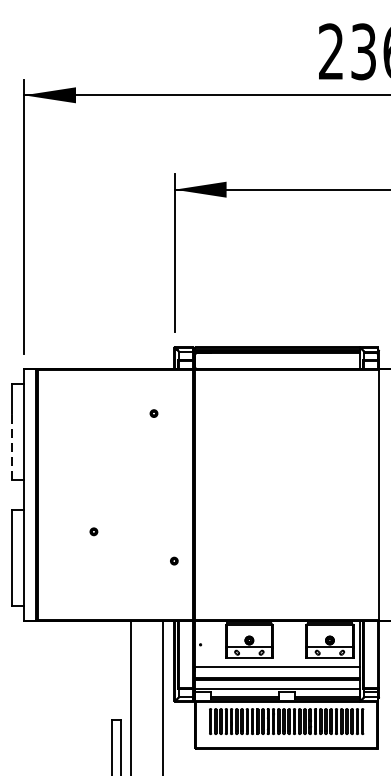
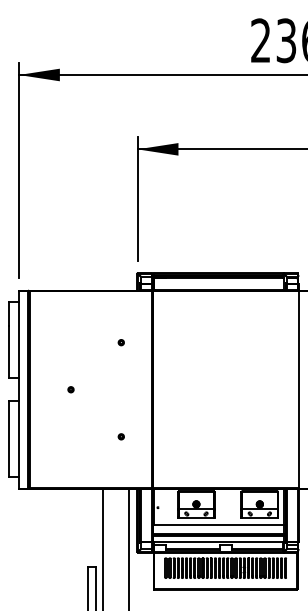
part: (152, 413) -> (120, 342), moved
line: (11, 446) -> (9, 351), dashed -> solid
part: (93, 531) -> (70, 389), moved
part: (173, 560) -> (120, 436), moved

